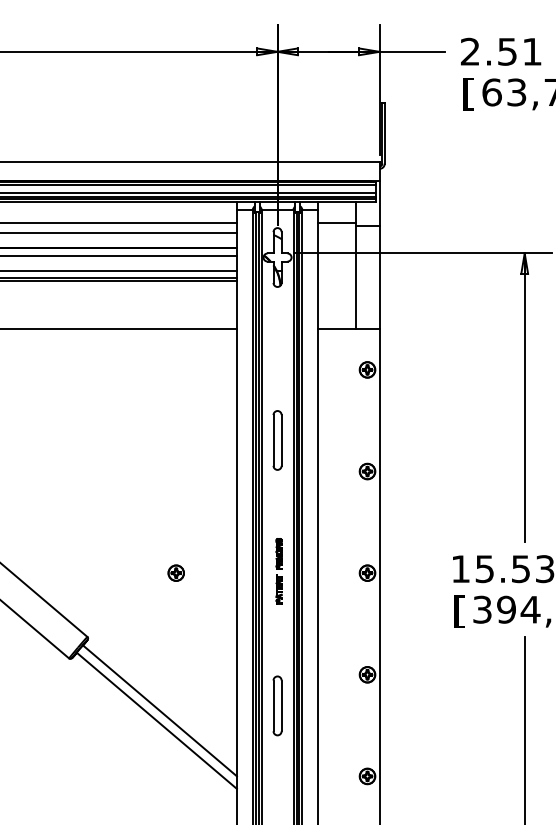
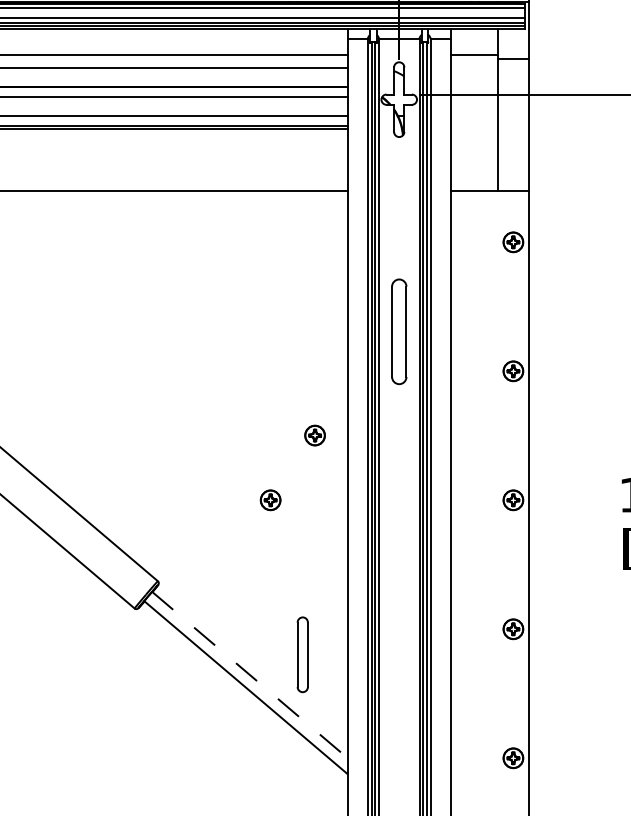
part: (277, 440) -> (399, 331), size x1.4
part: (210, 521) -> (314, 434), added
part: (278, 571) -> (400, 498), removed
part: (277, 705) -> (302, 654), moved
line: (160, 711) -> (250, 675), solid -> dashed

